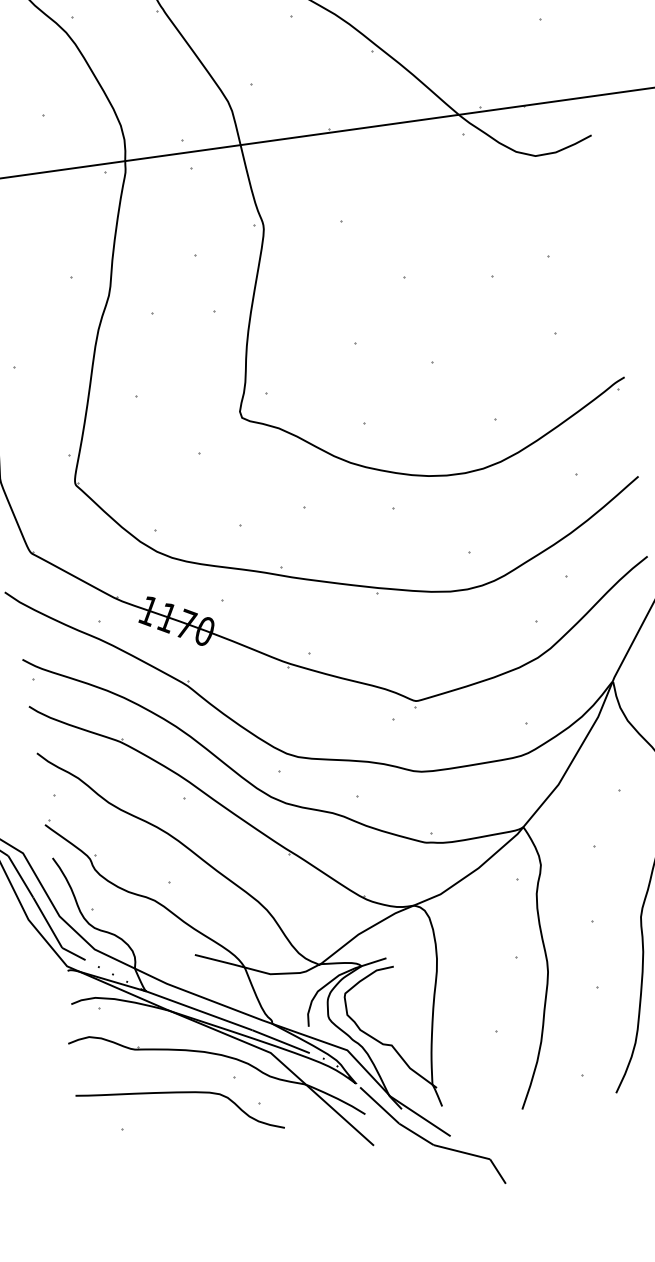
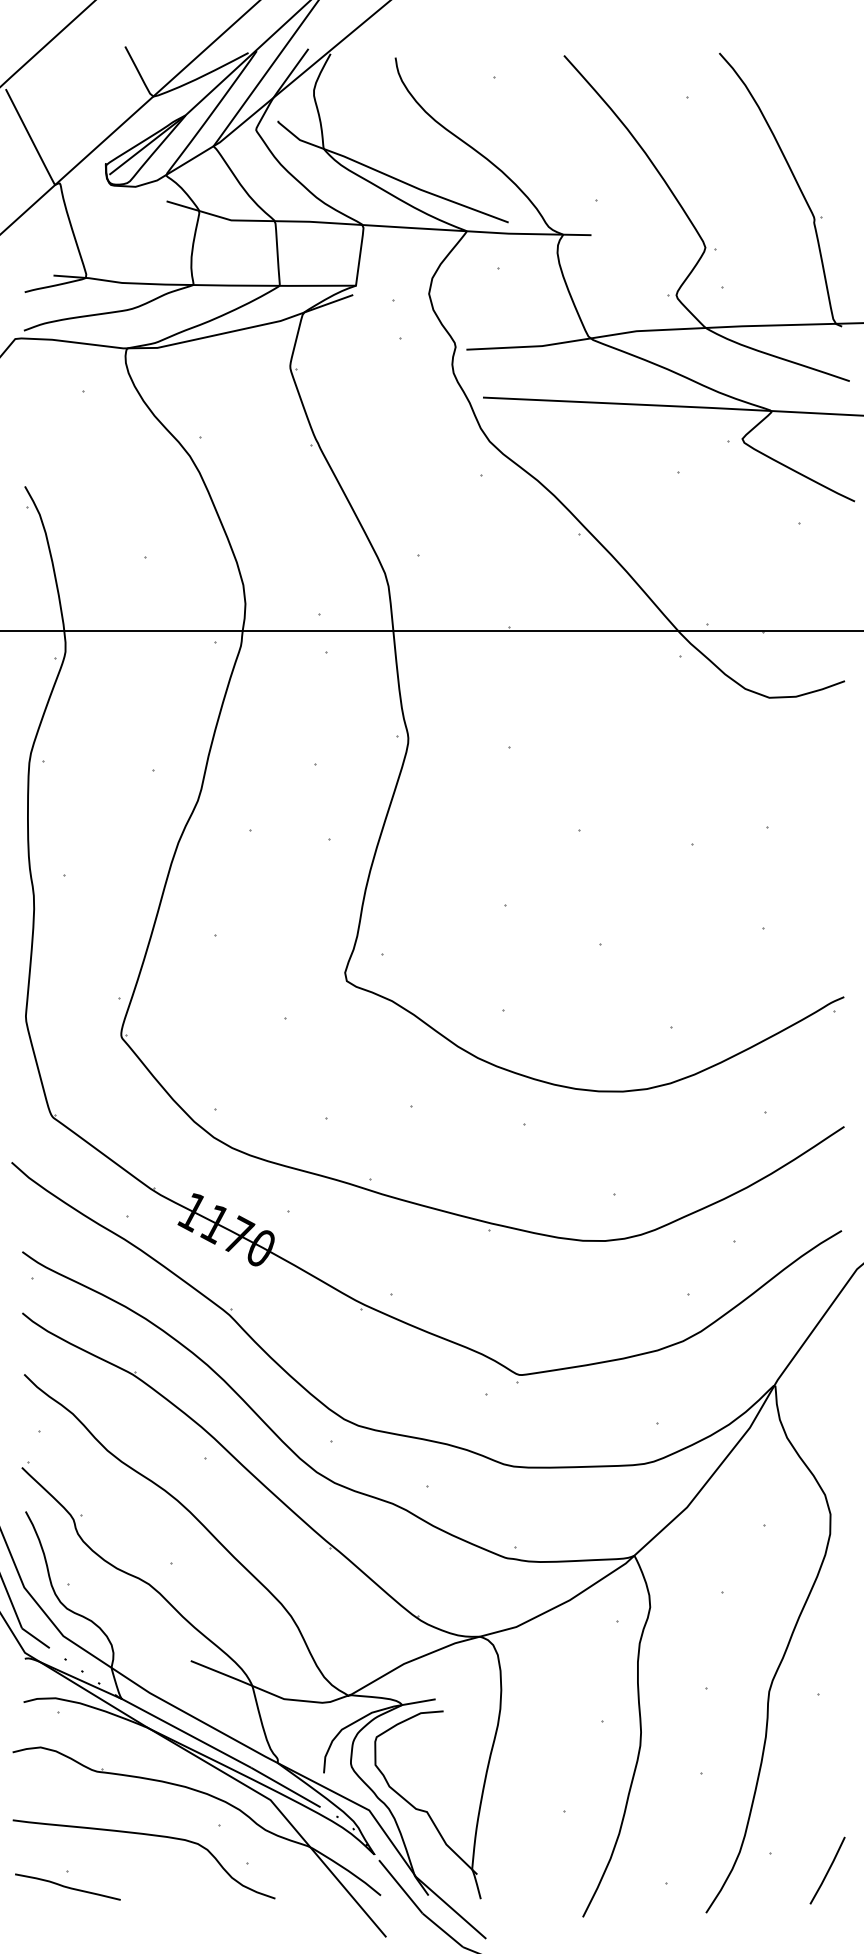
curve: (124, 1140) -> (67, 1886), added

